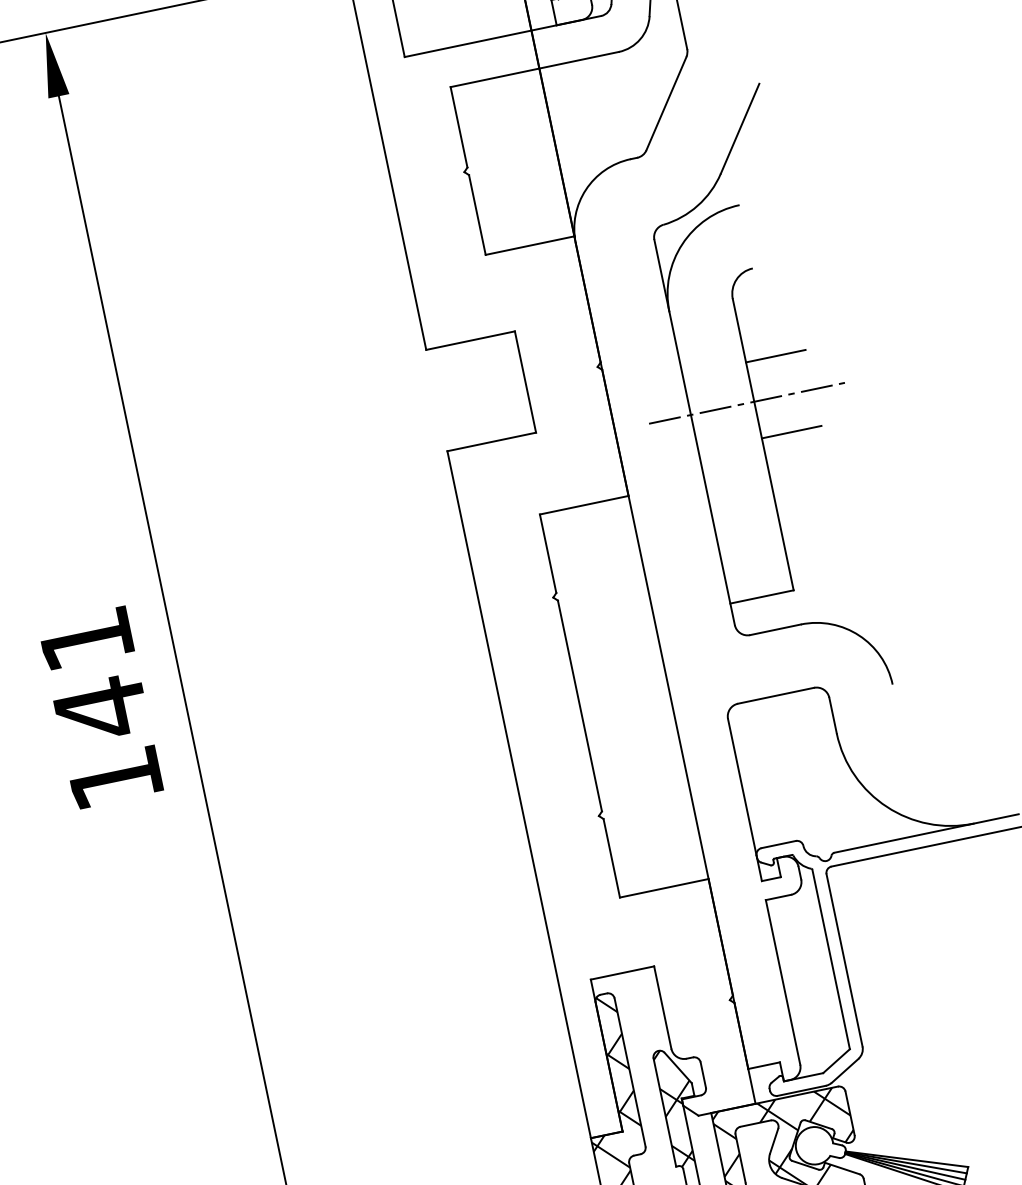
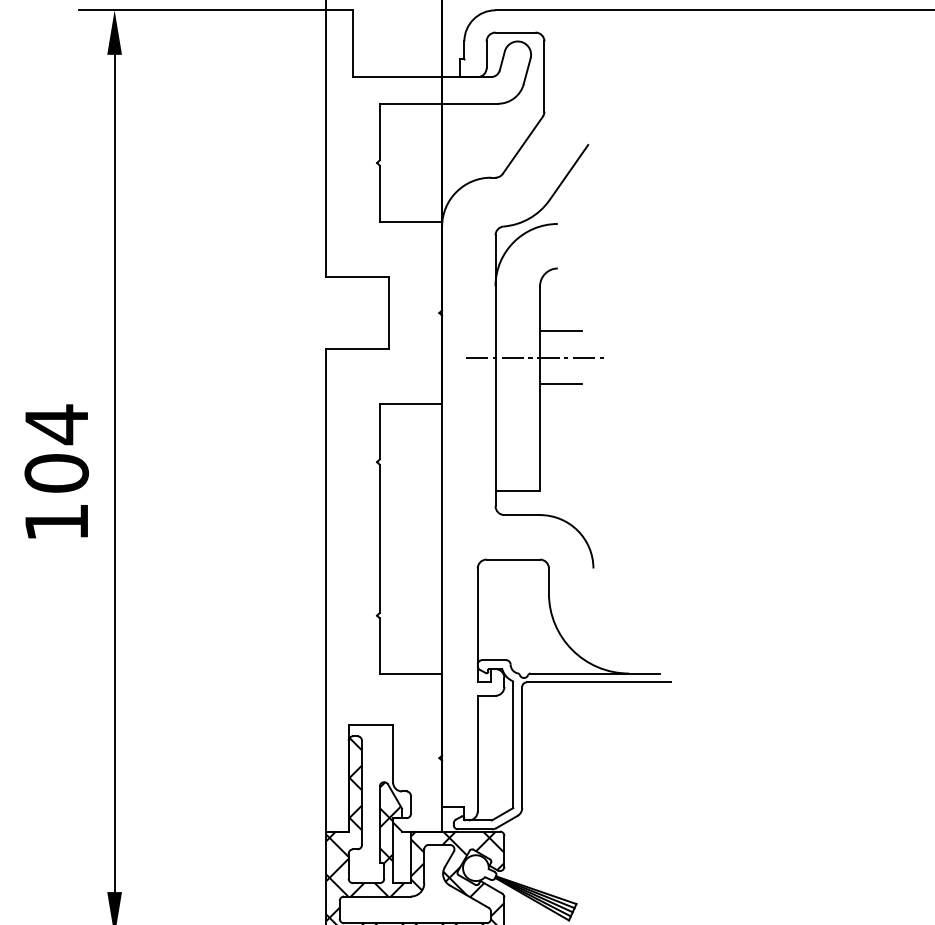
text: (93, 674) -> (56, 449), 141 -> 104

